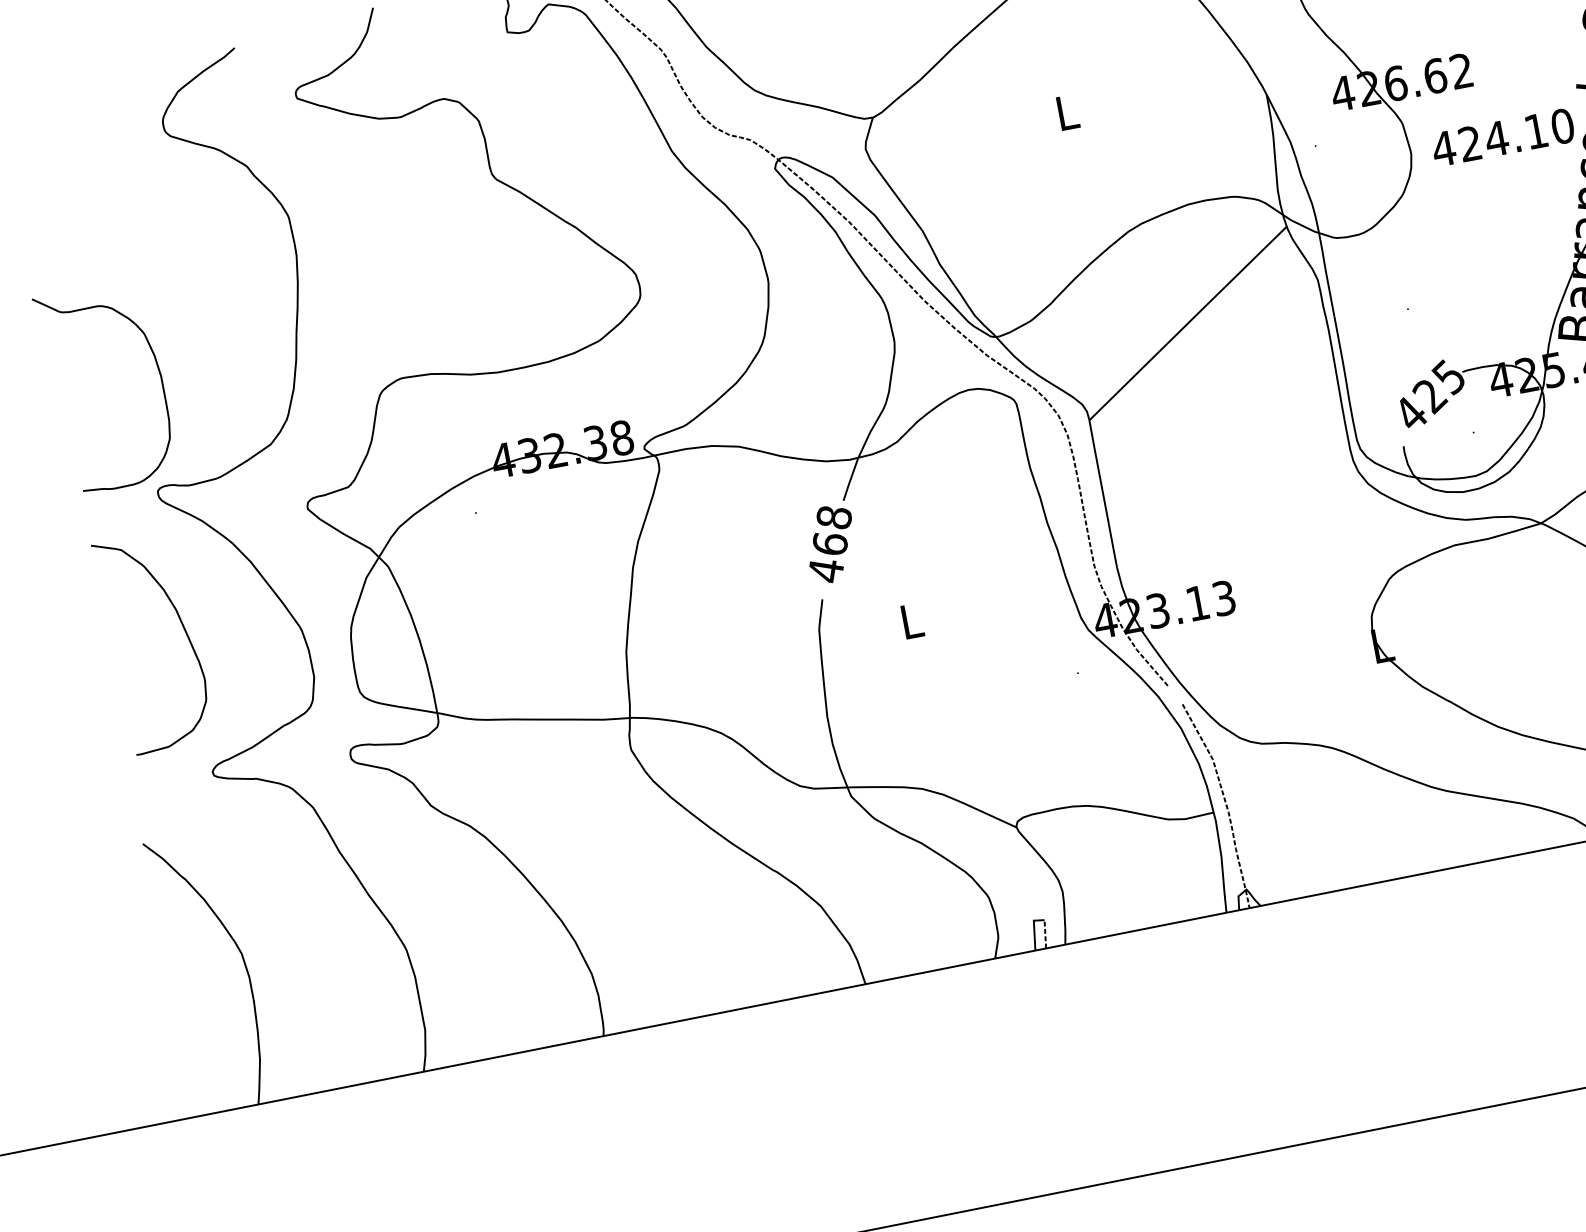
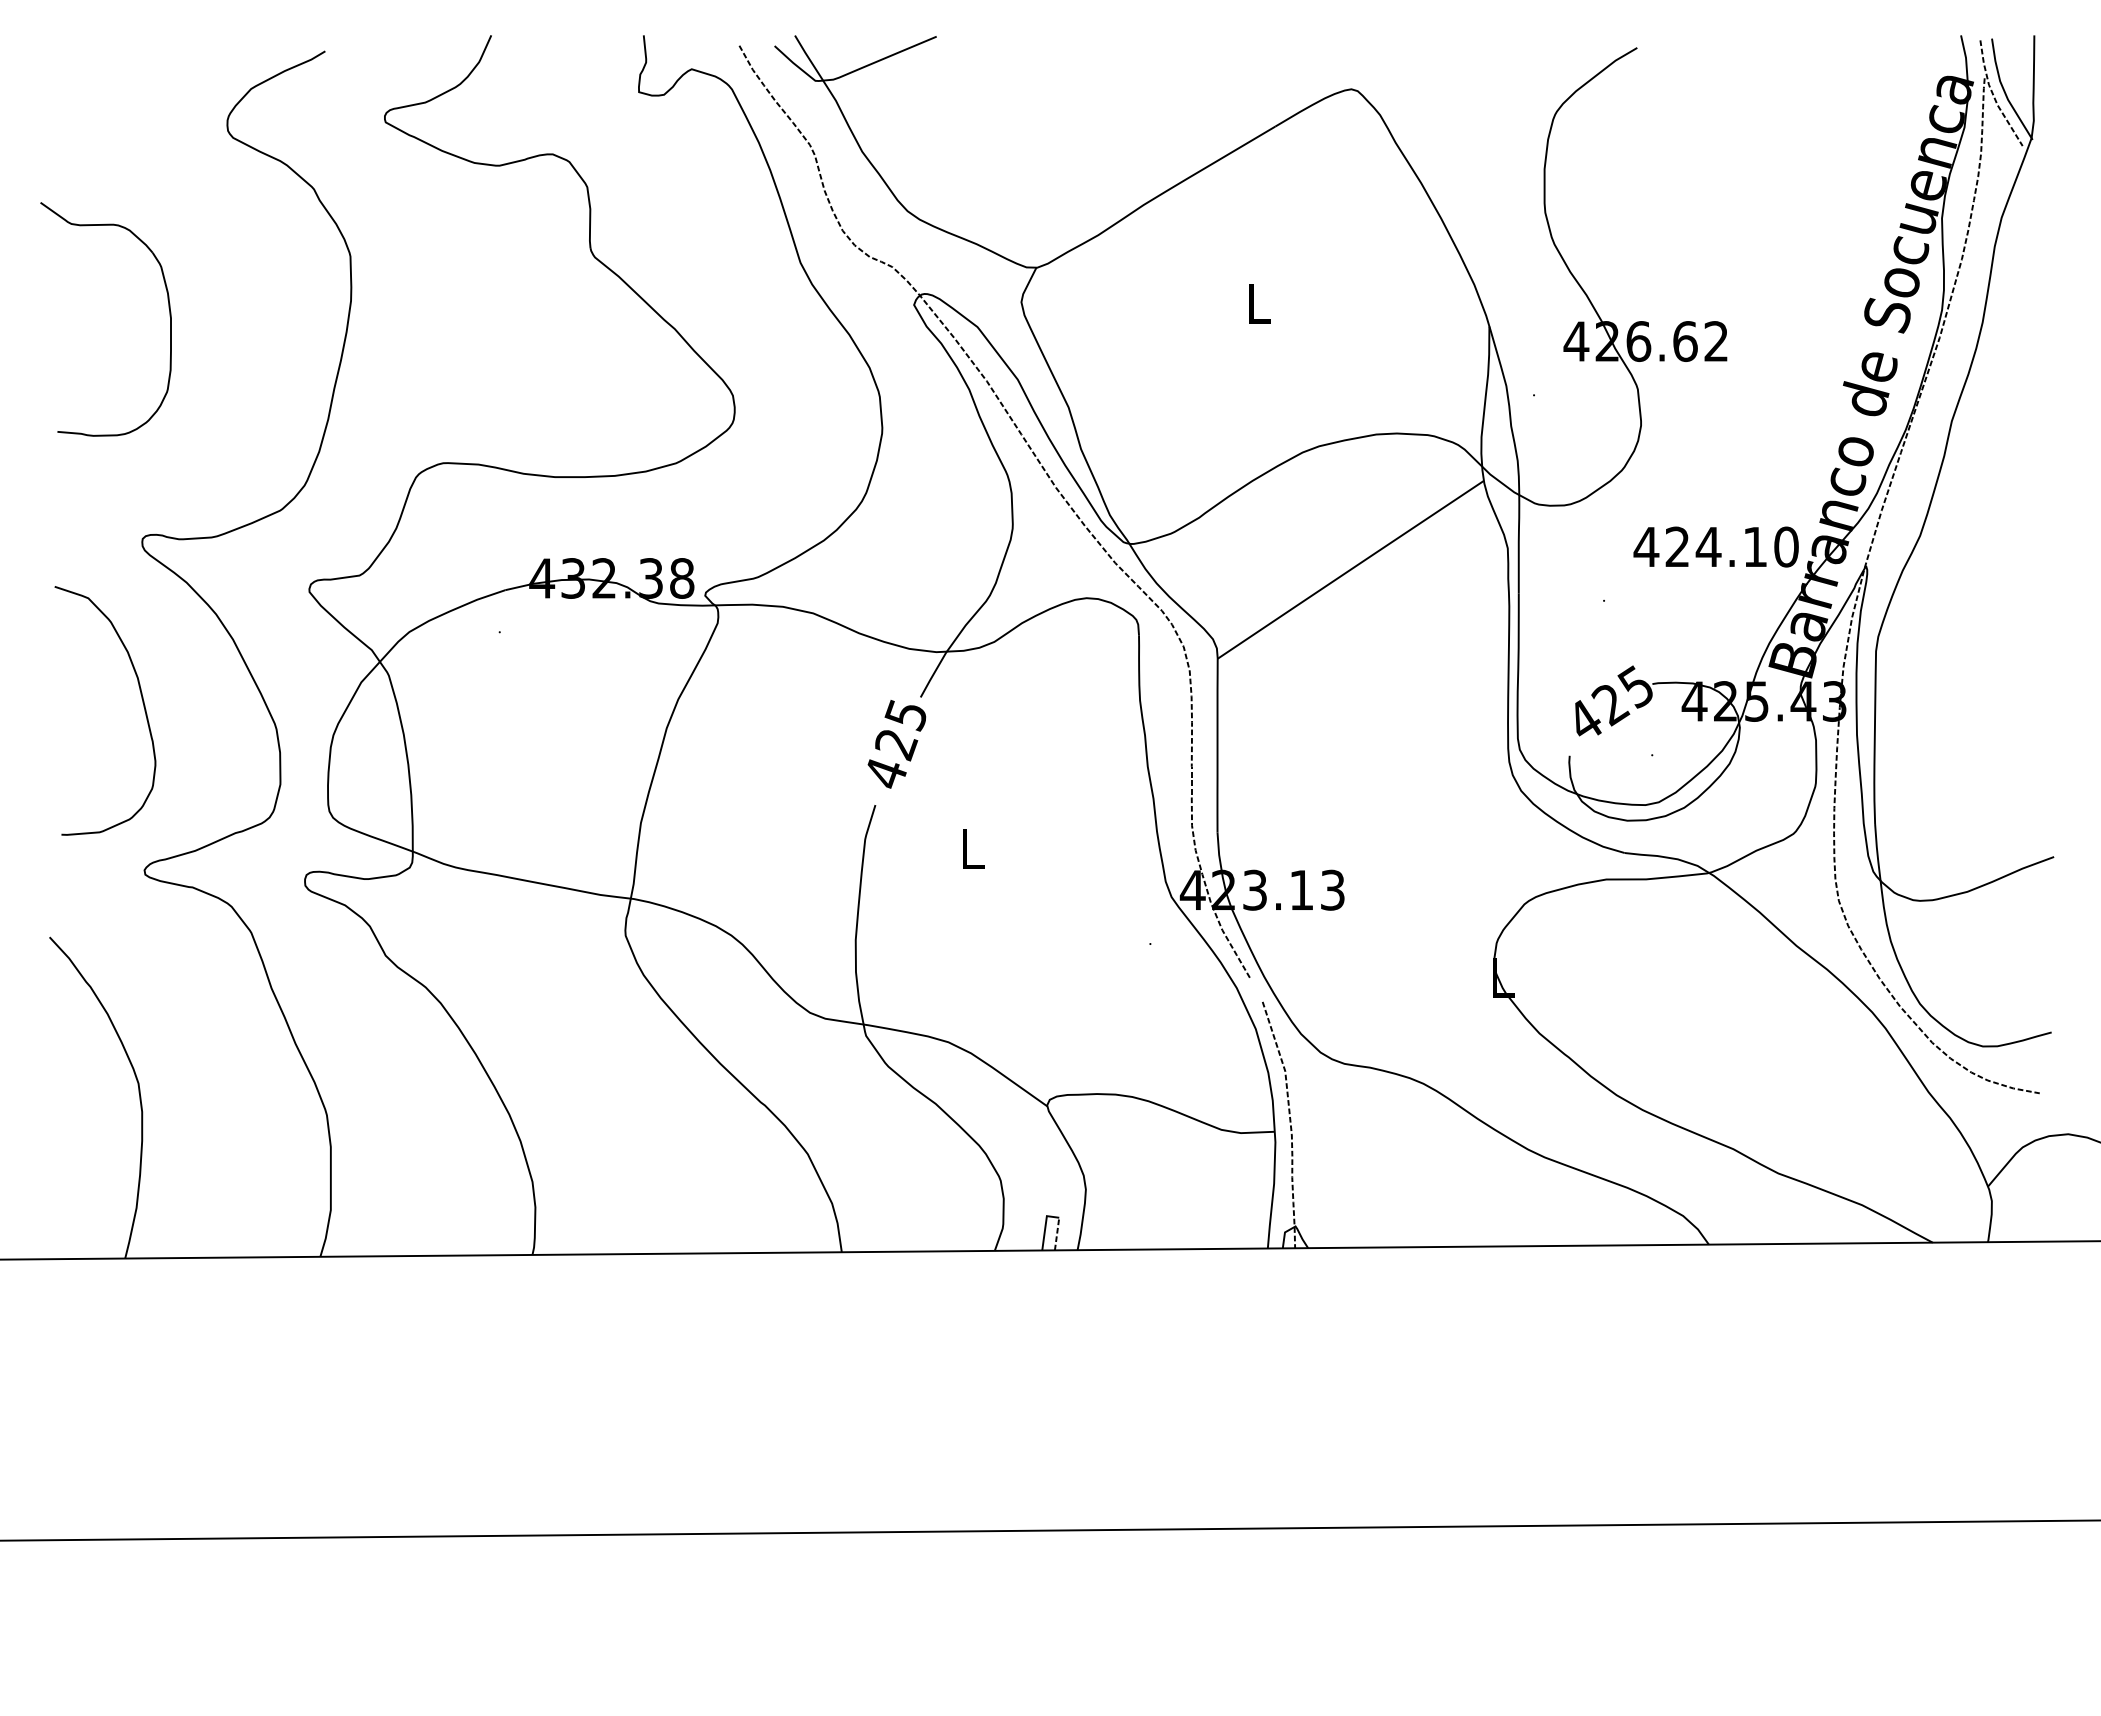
text: (1502, 137) -> (1715, 546), moved
part: (157, 368) -> (168, 308), moved
text: (831, 532) -> (900, 730), 468 -> 425

